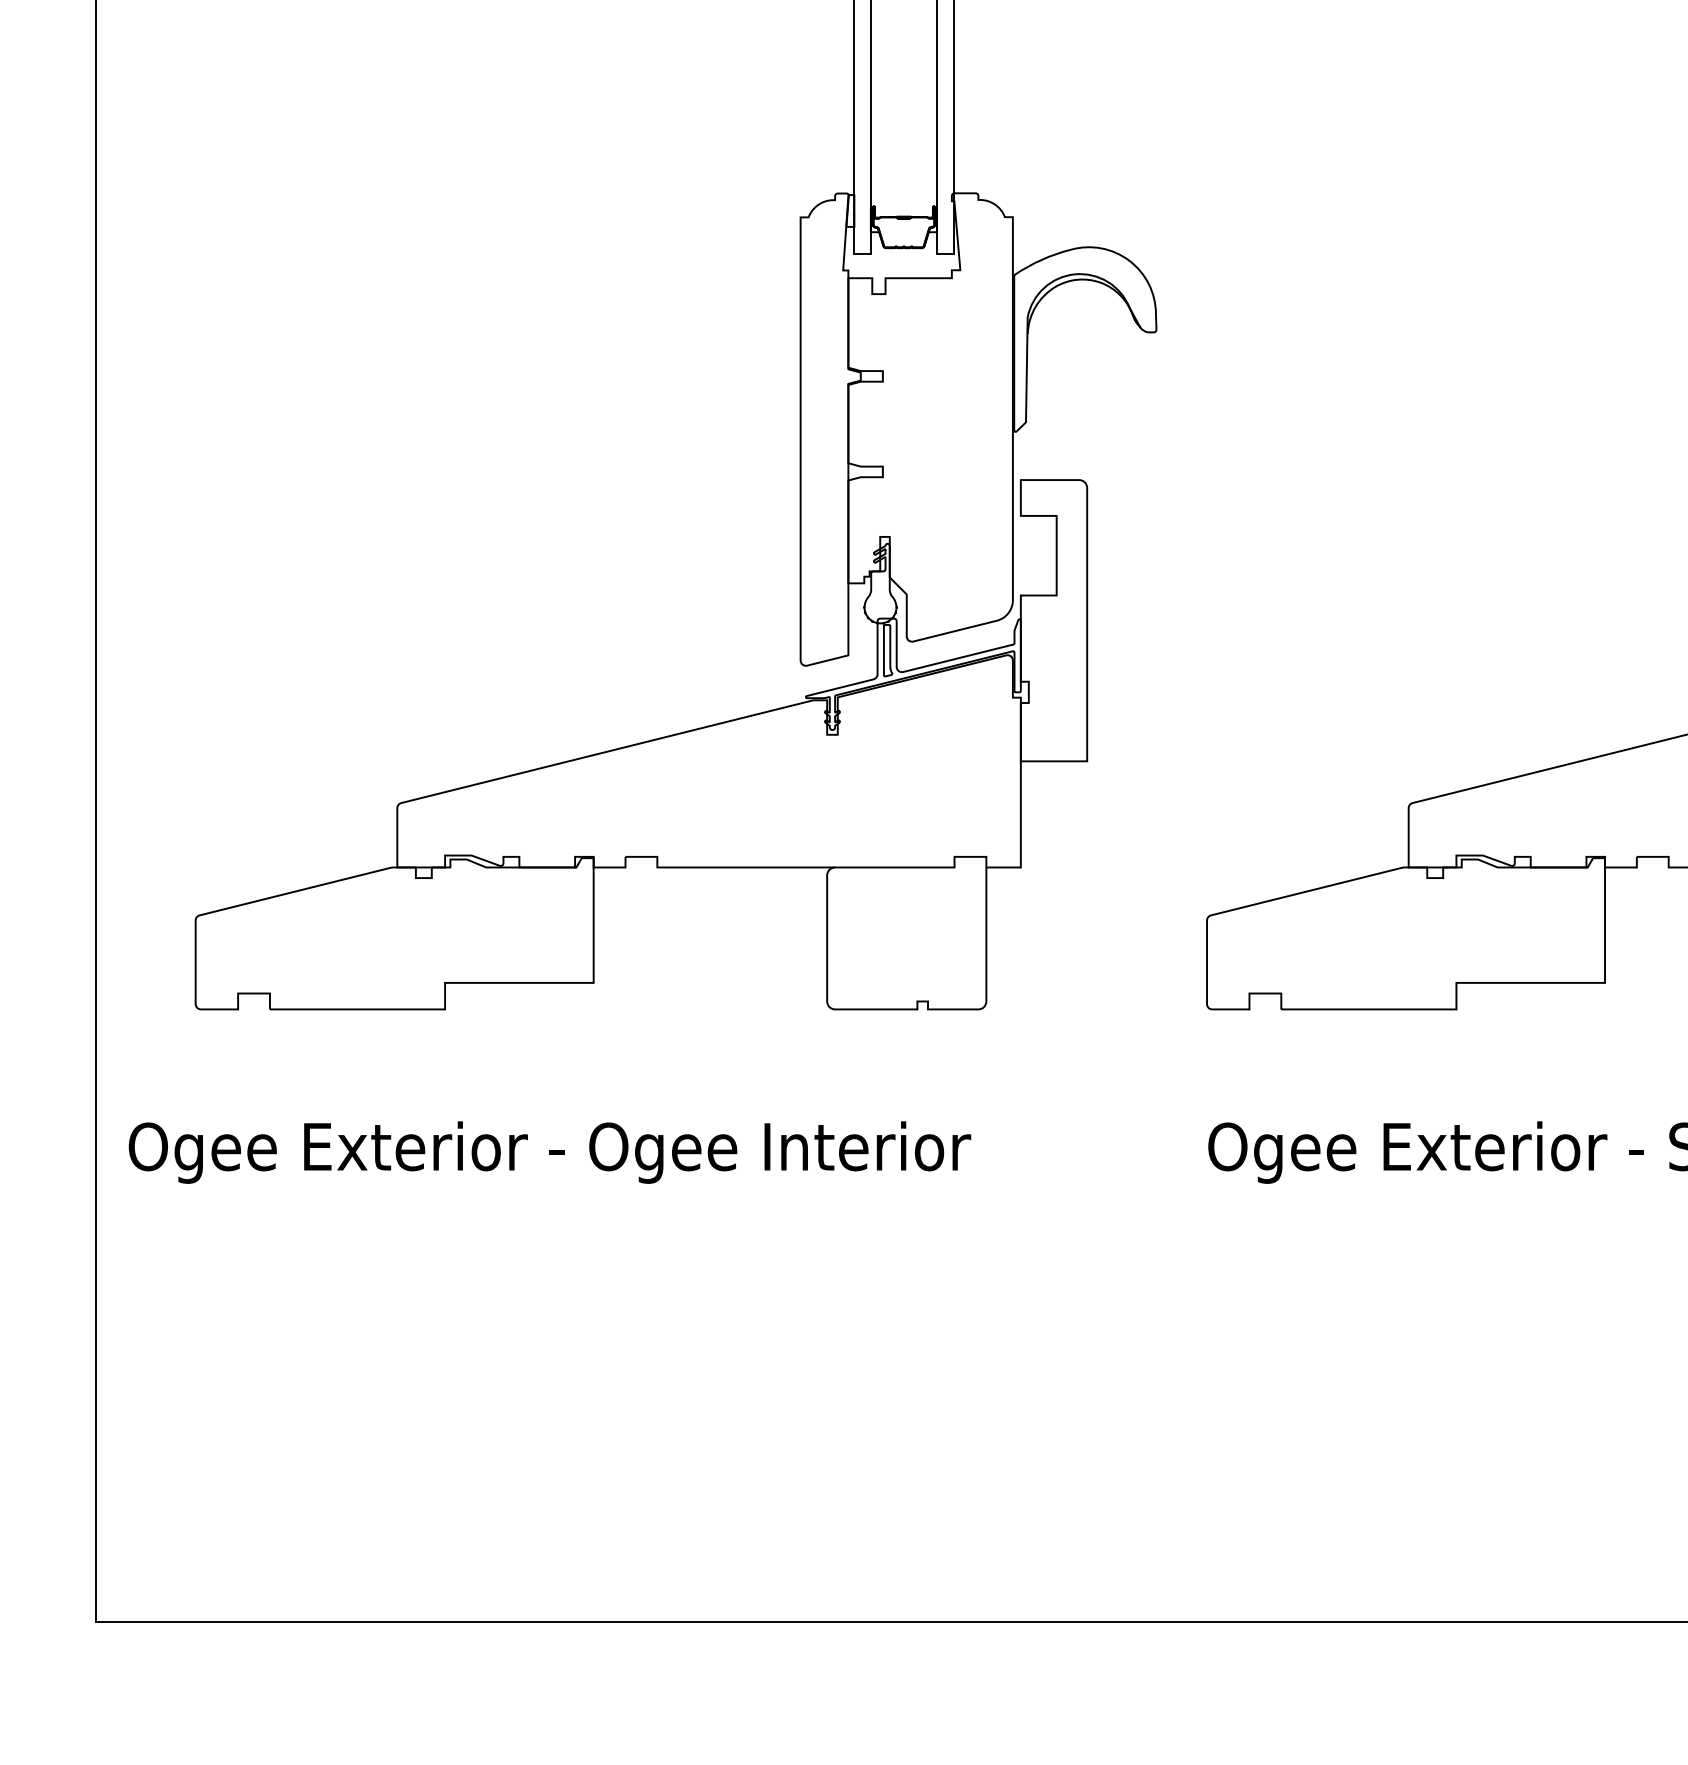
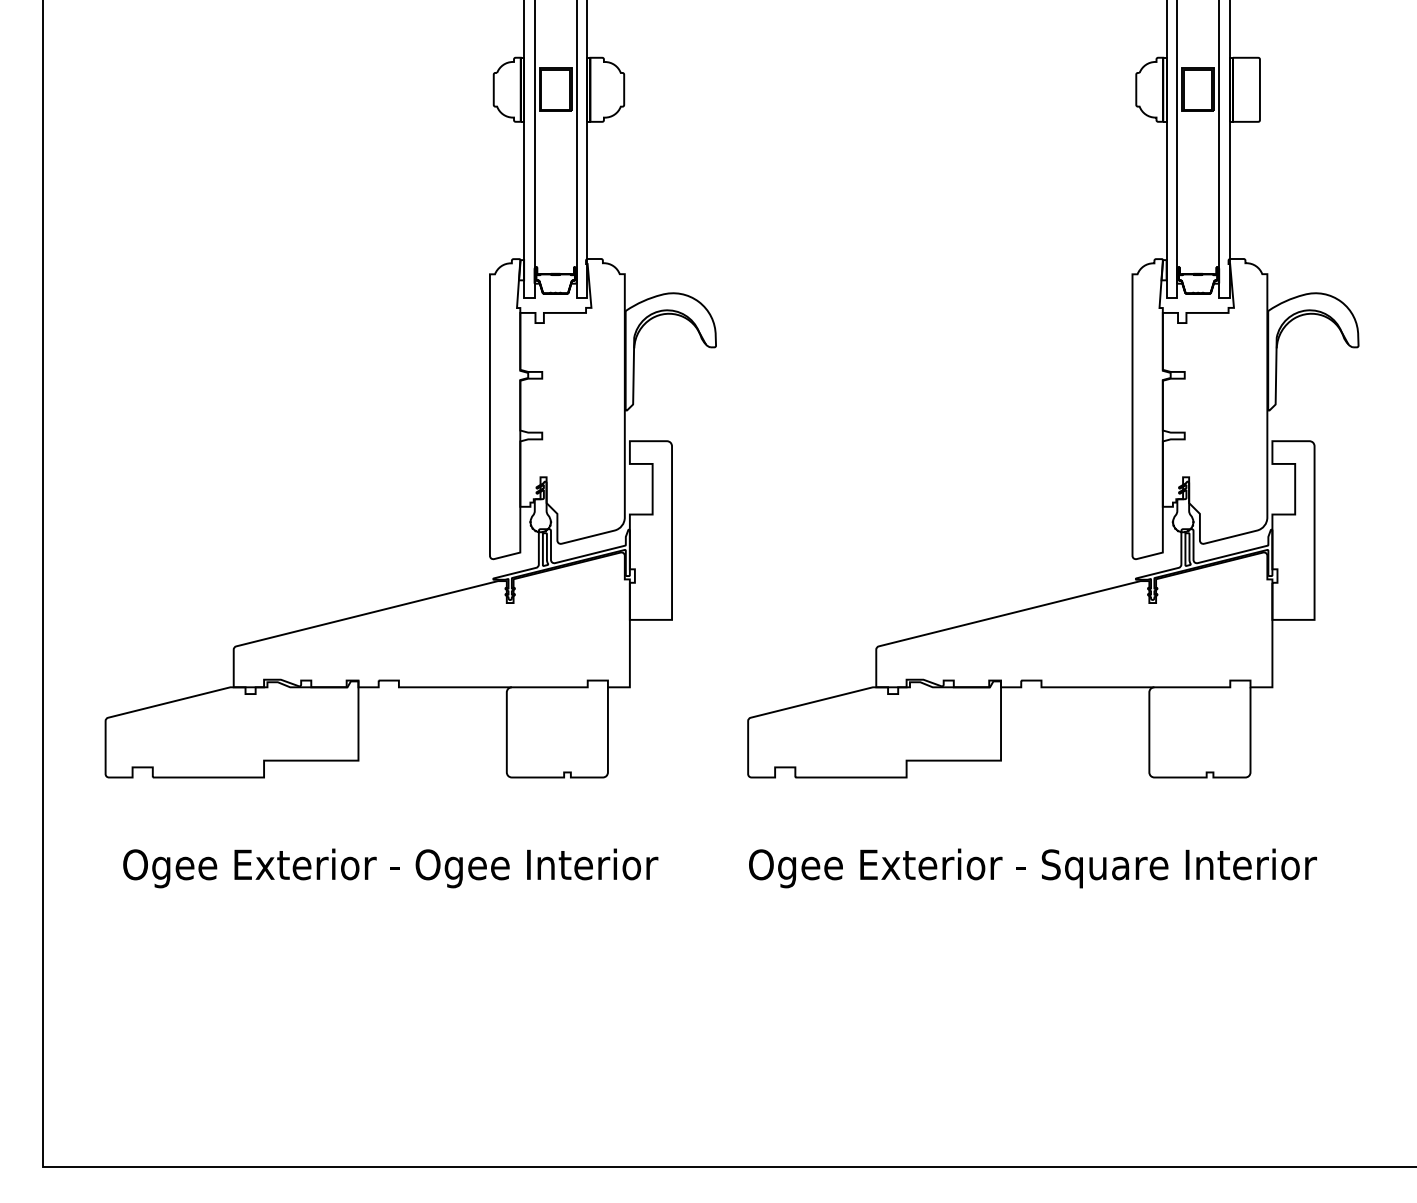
text: (549, 1152) -> (390, 868), moved

